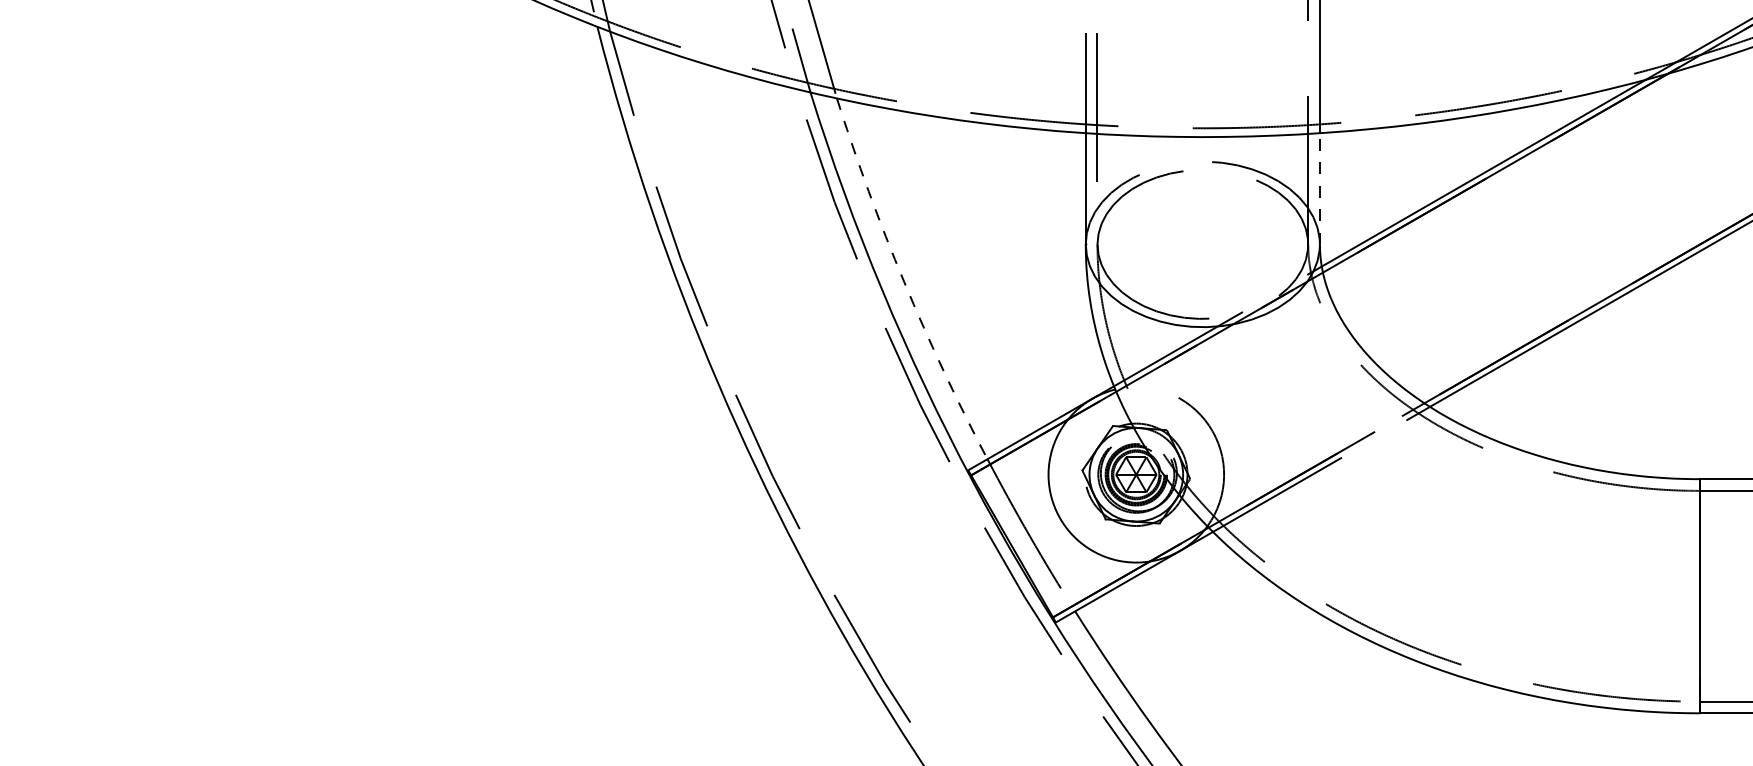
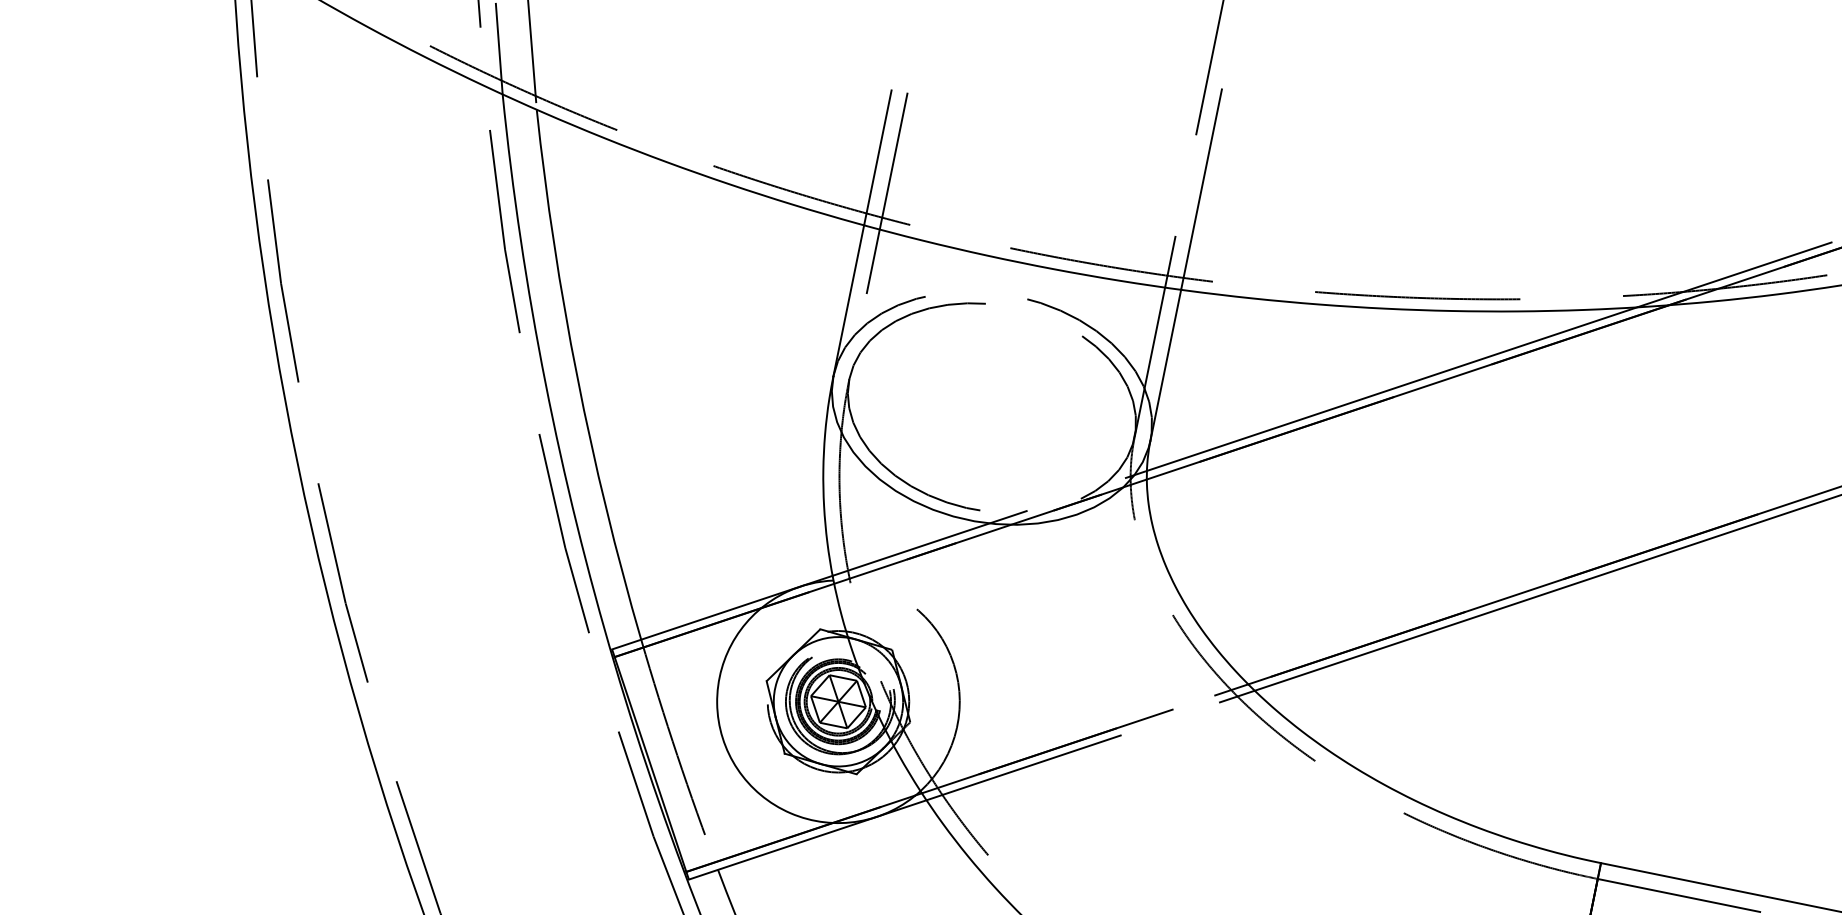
line: (1319, 188) -> (1165, 364), dashed -> solid
arc: (904, 282) -> (577, 377), dashed -> solid

